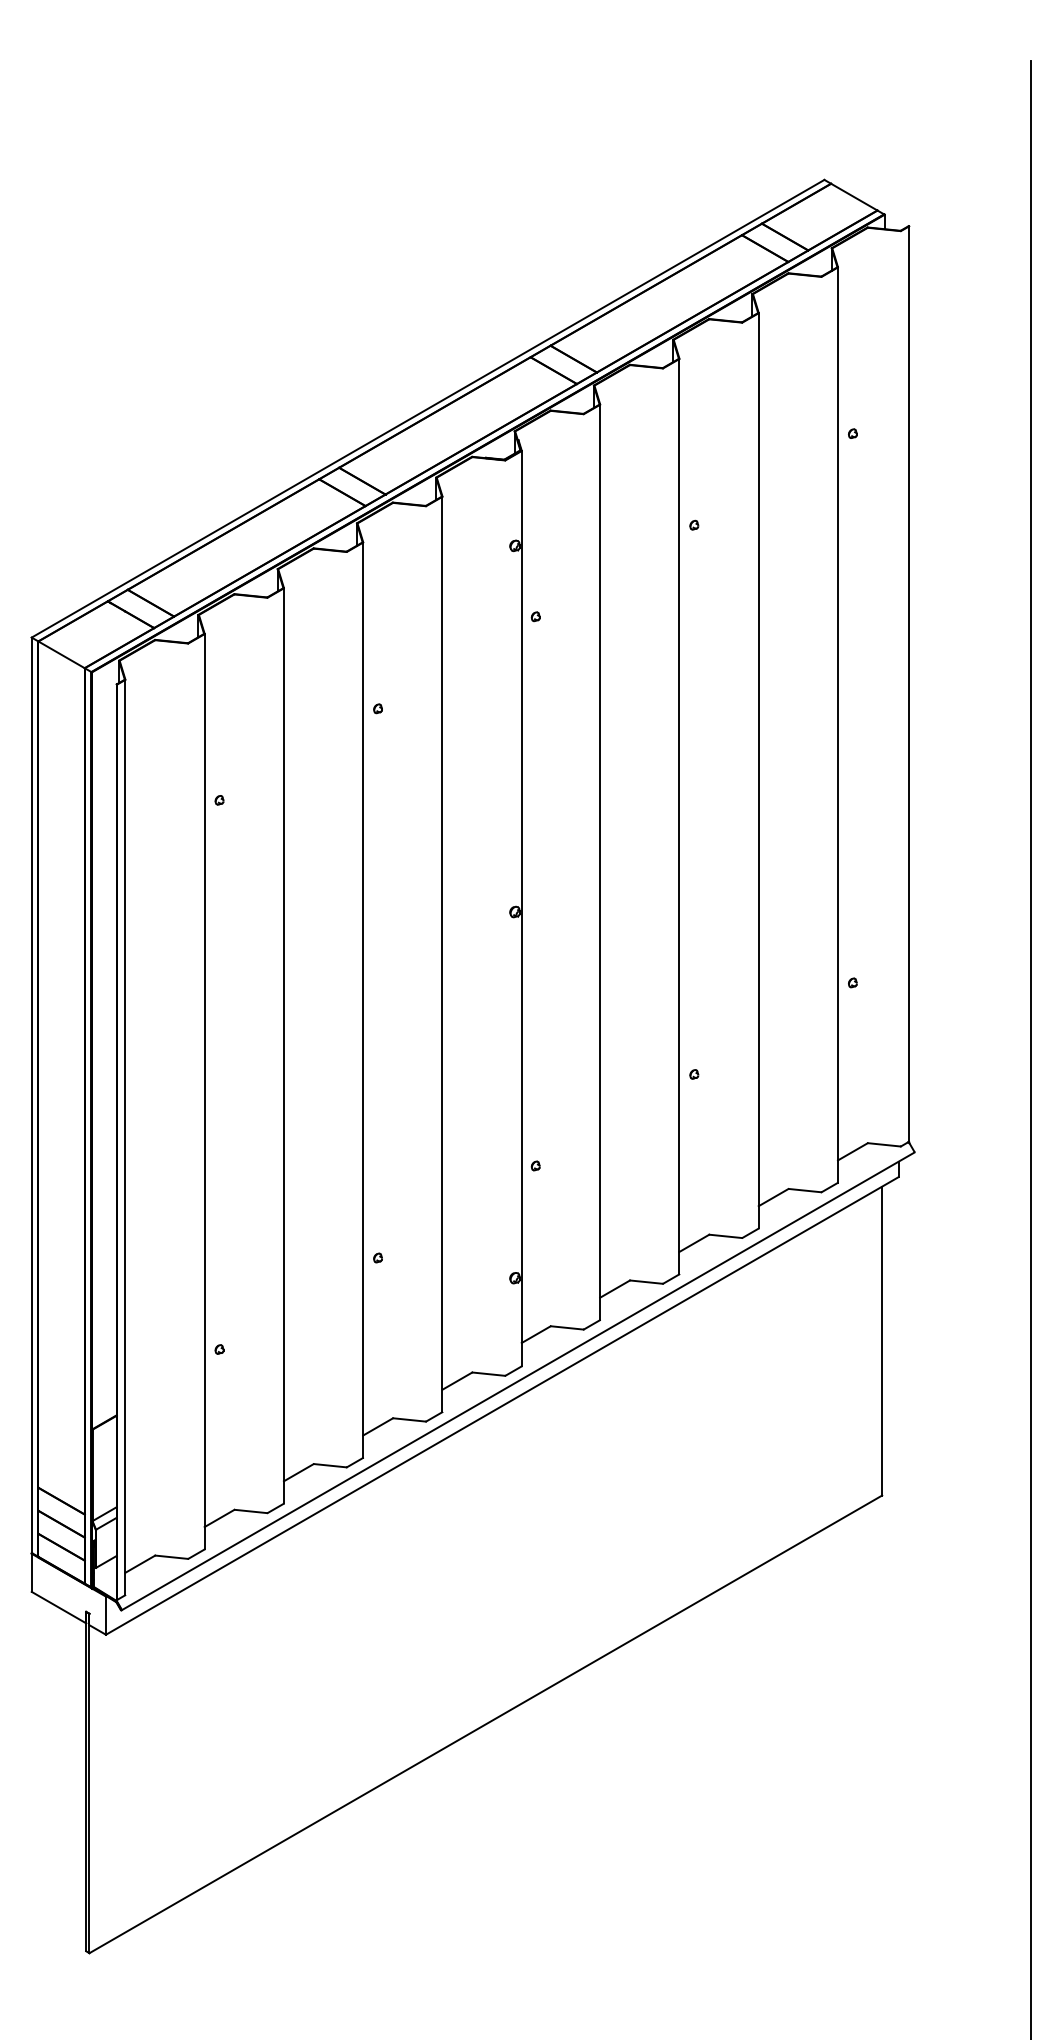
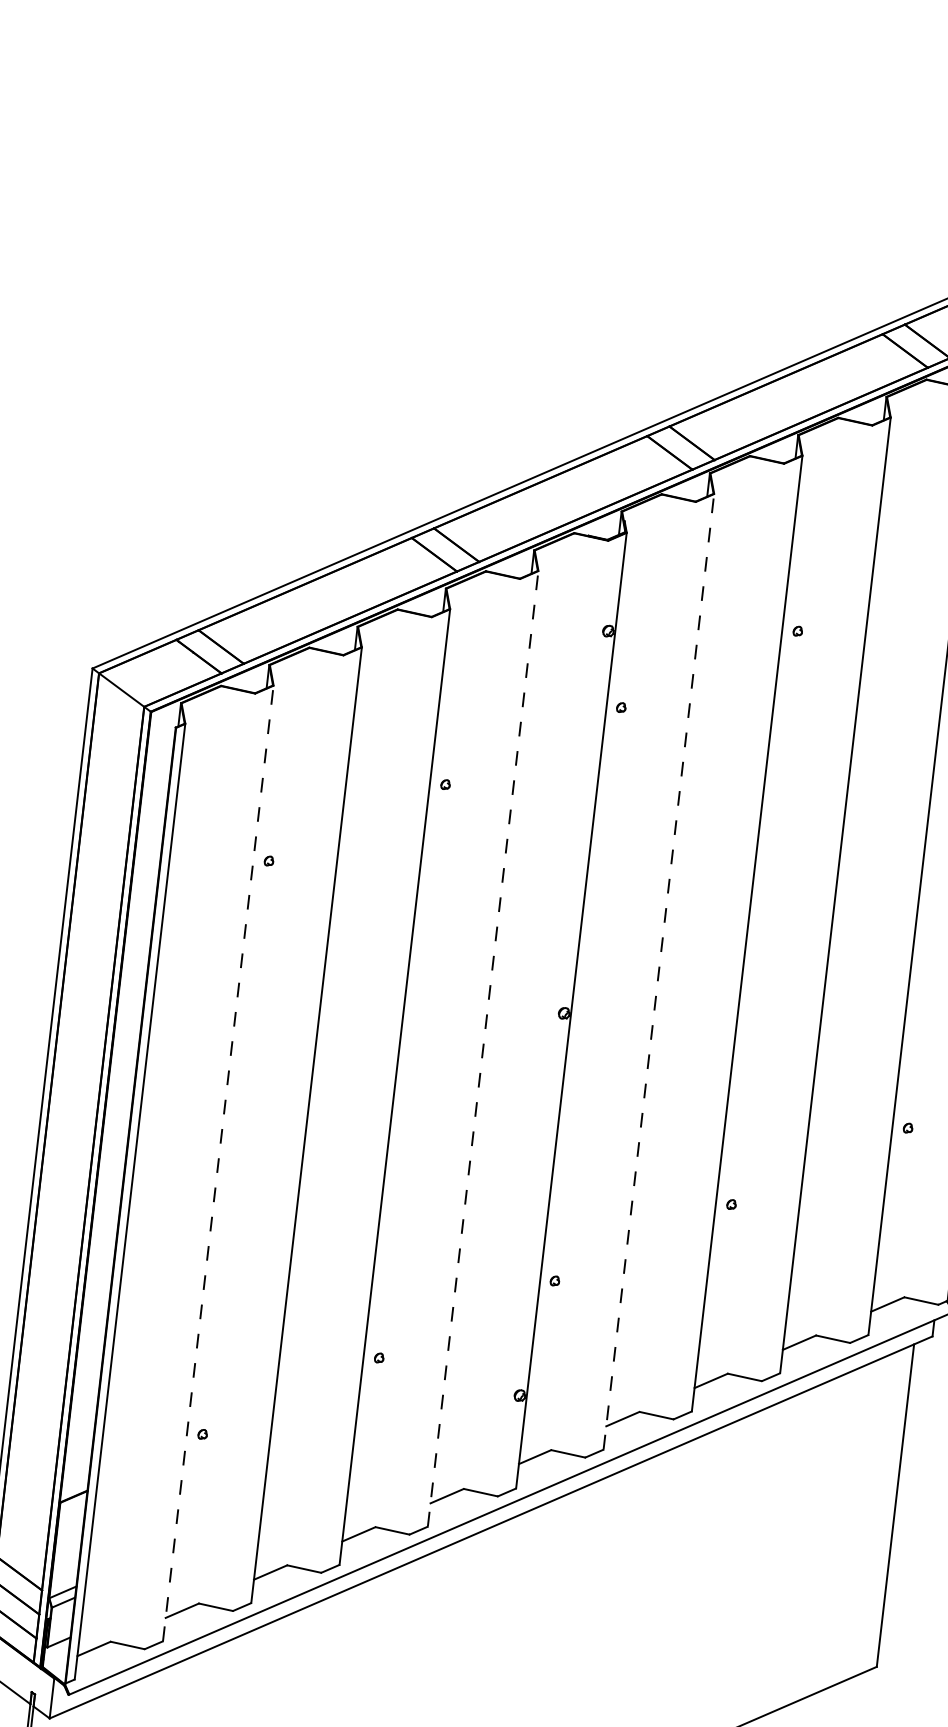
line: (600, 862) -> (659, 972), solid -> dashed
line: (442, 954) -> (483, 1048), solid -> dashed
line: (204, 1091) -> (218, 1163), solid -> dashed

